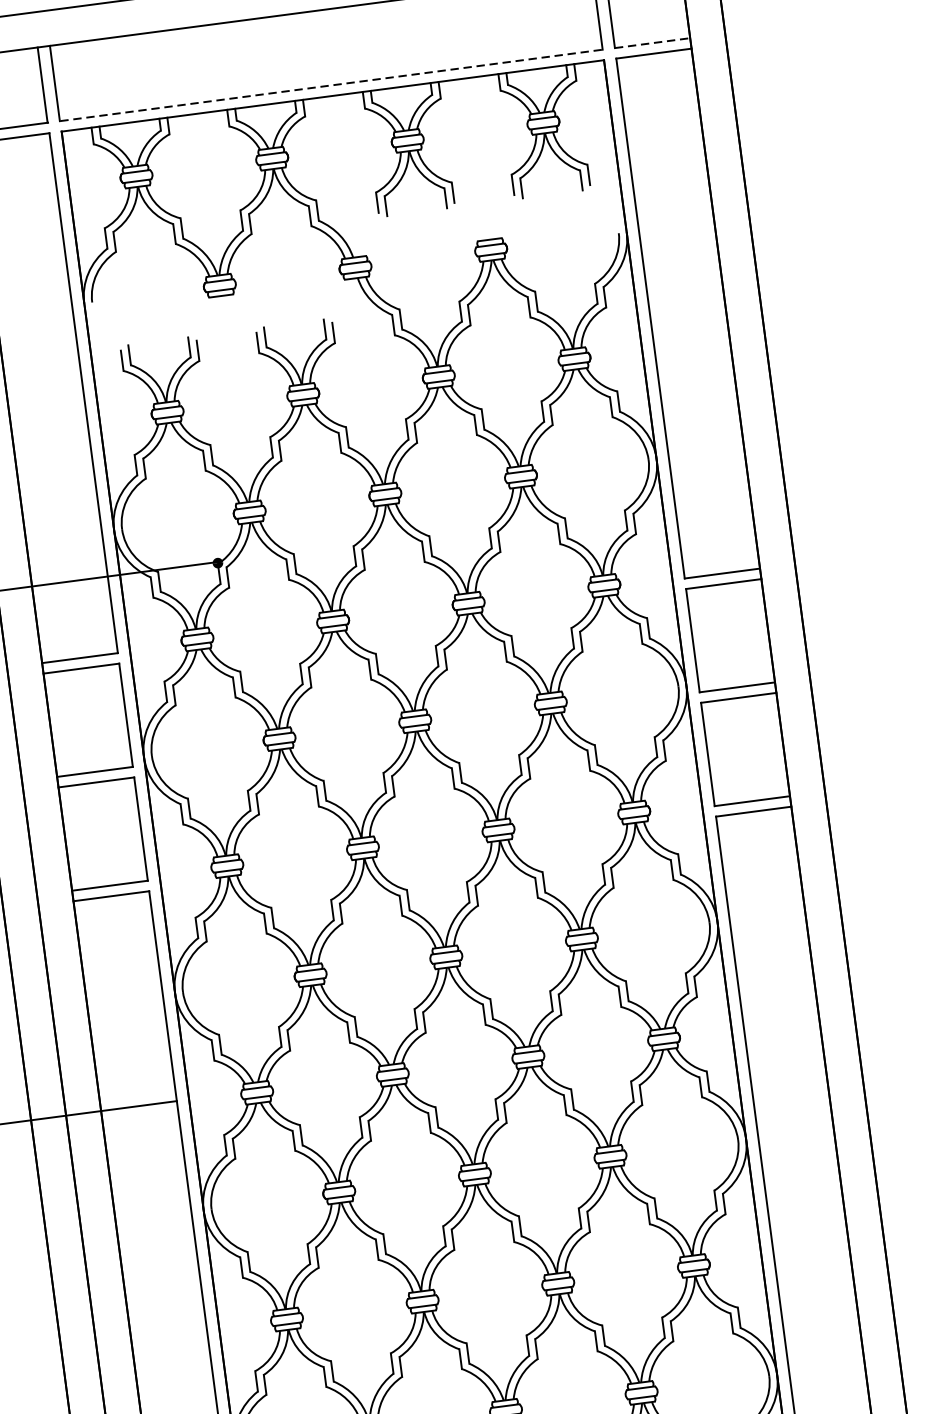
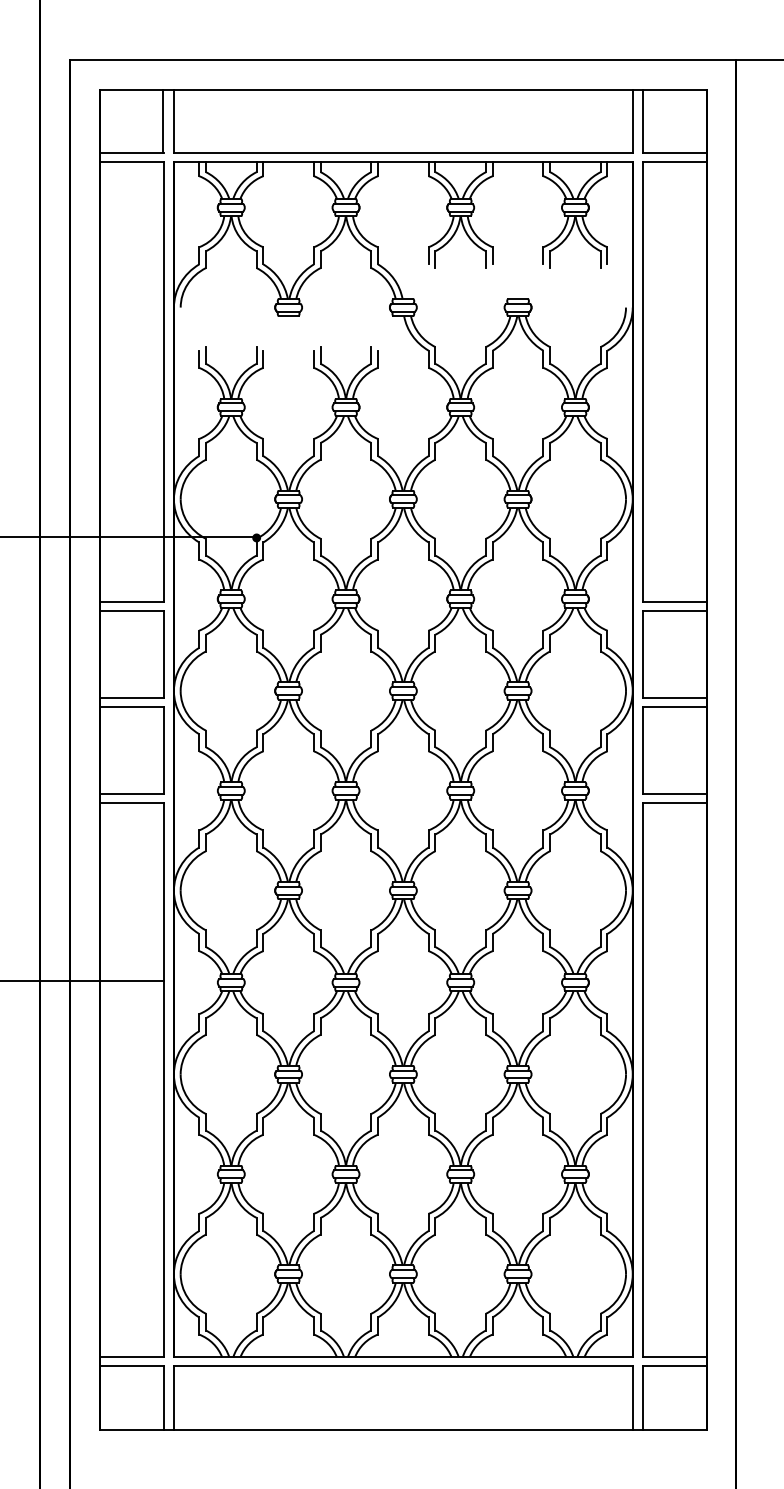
line: (652, 43) -> (674, 153), dashed -> solid
line: (331, 85) -> (403, 153), dashed -> solid

